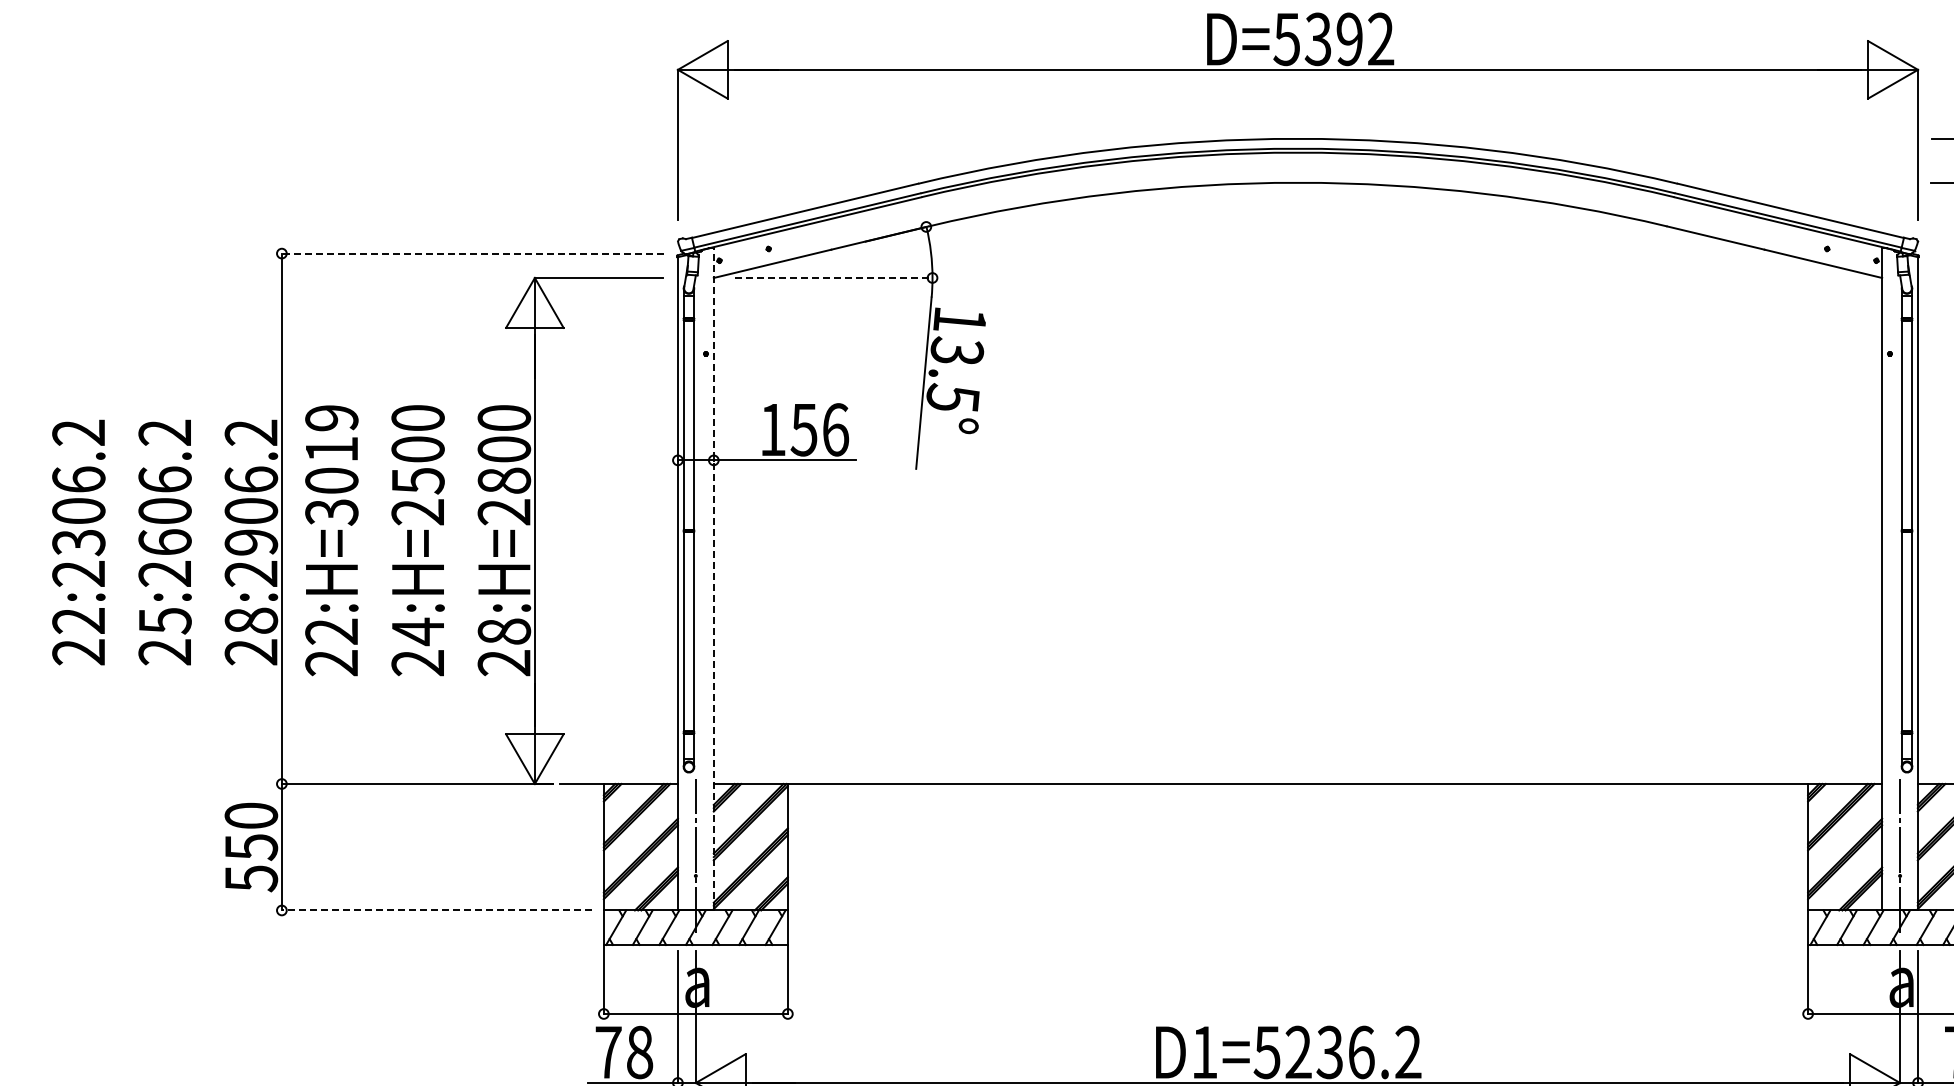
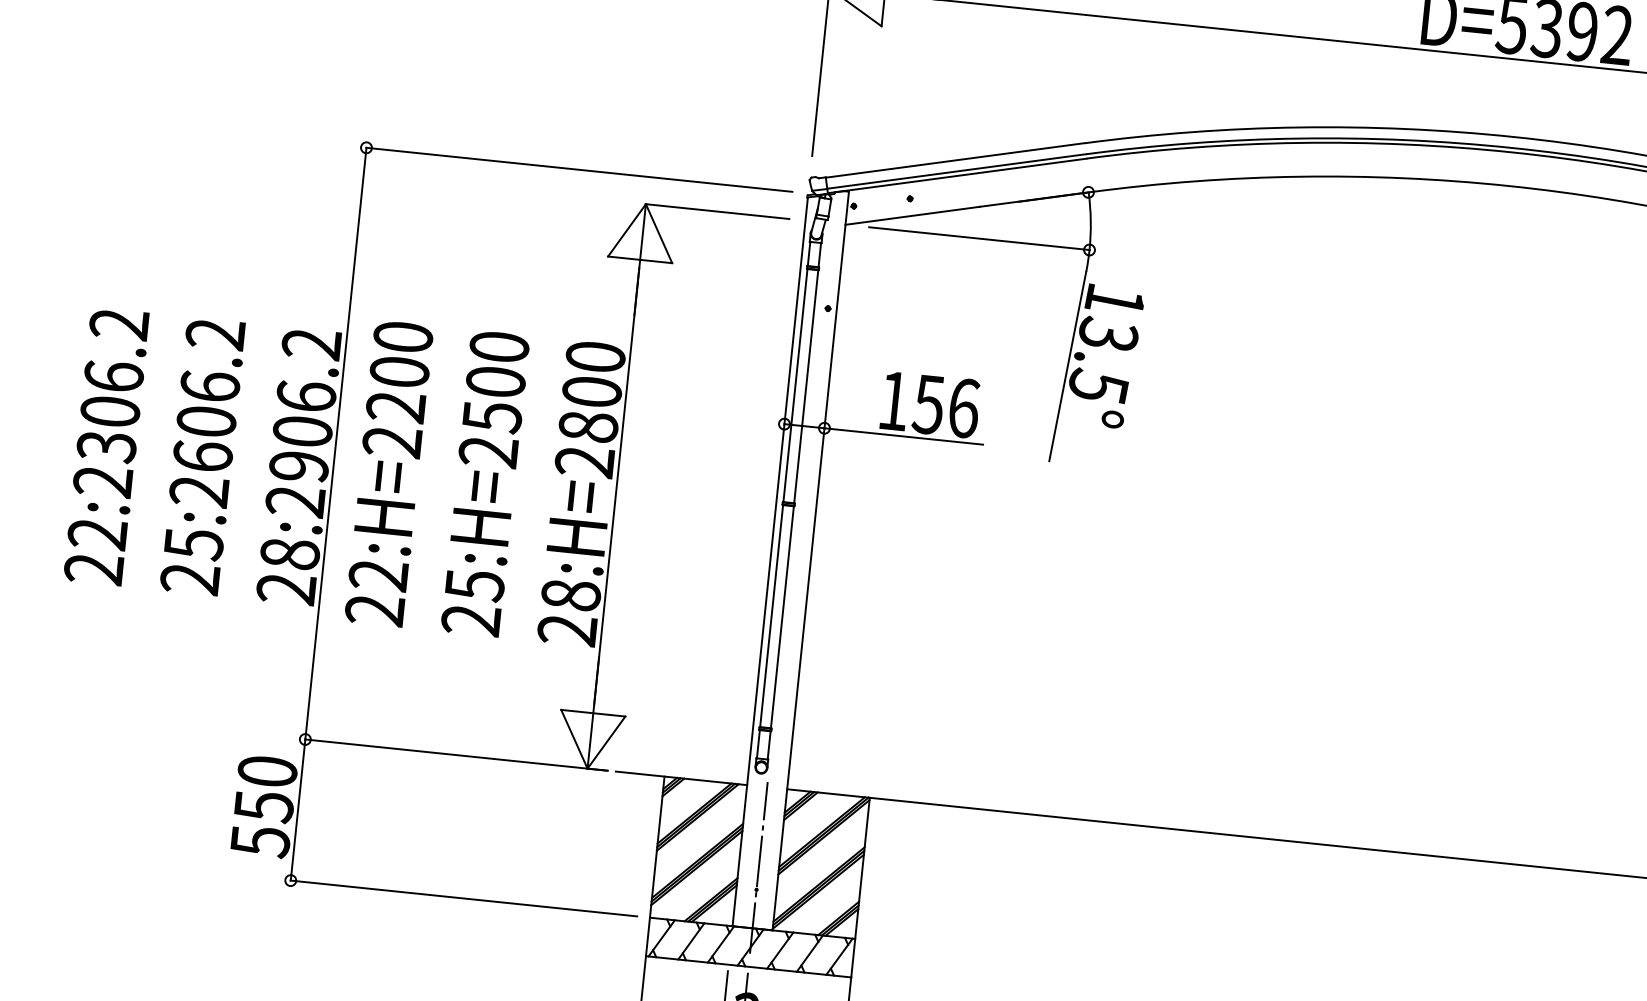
line: (472, 253) -> (579, 169), dashed -> solid
line: (833, 278) -> (978, 239), dashed -> solid
text: (331, 465) -> (397, 389), 22:H=3019 -> 22:H=2200
line: (713, 578) -> (810, 560), dashed -> solid
text: (418, 631) -> (475, 585), 24:H=2500 -> 25:H=2500
line: (436, 910) -> (463, 898), dashed -> solid

